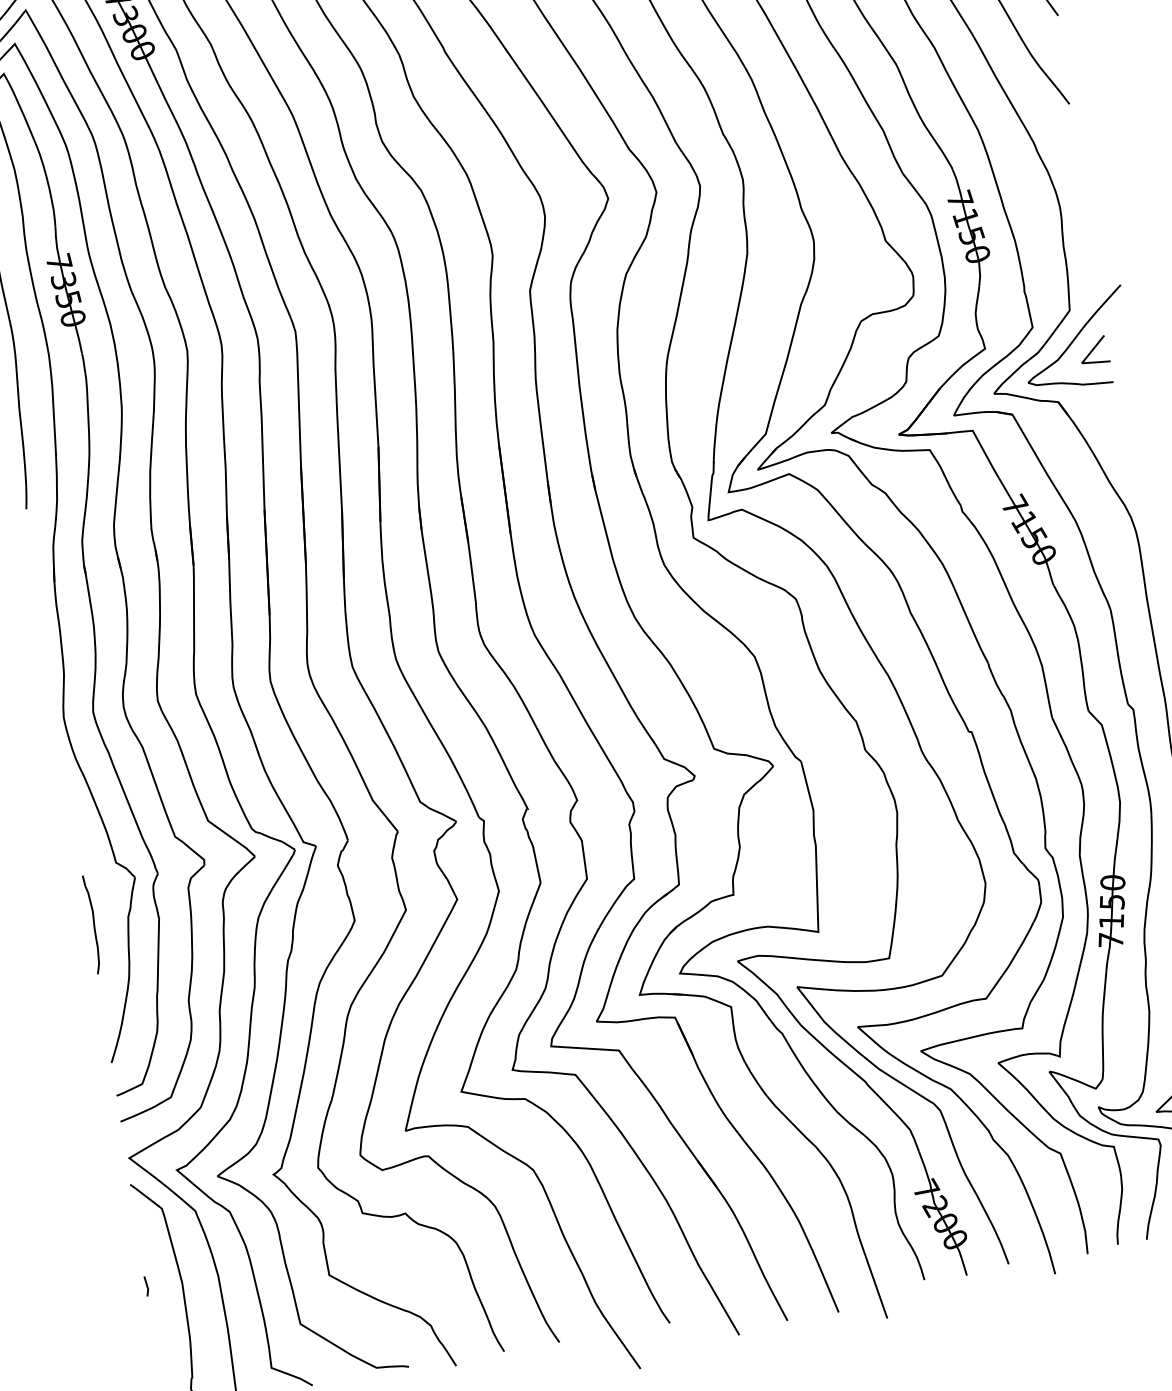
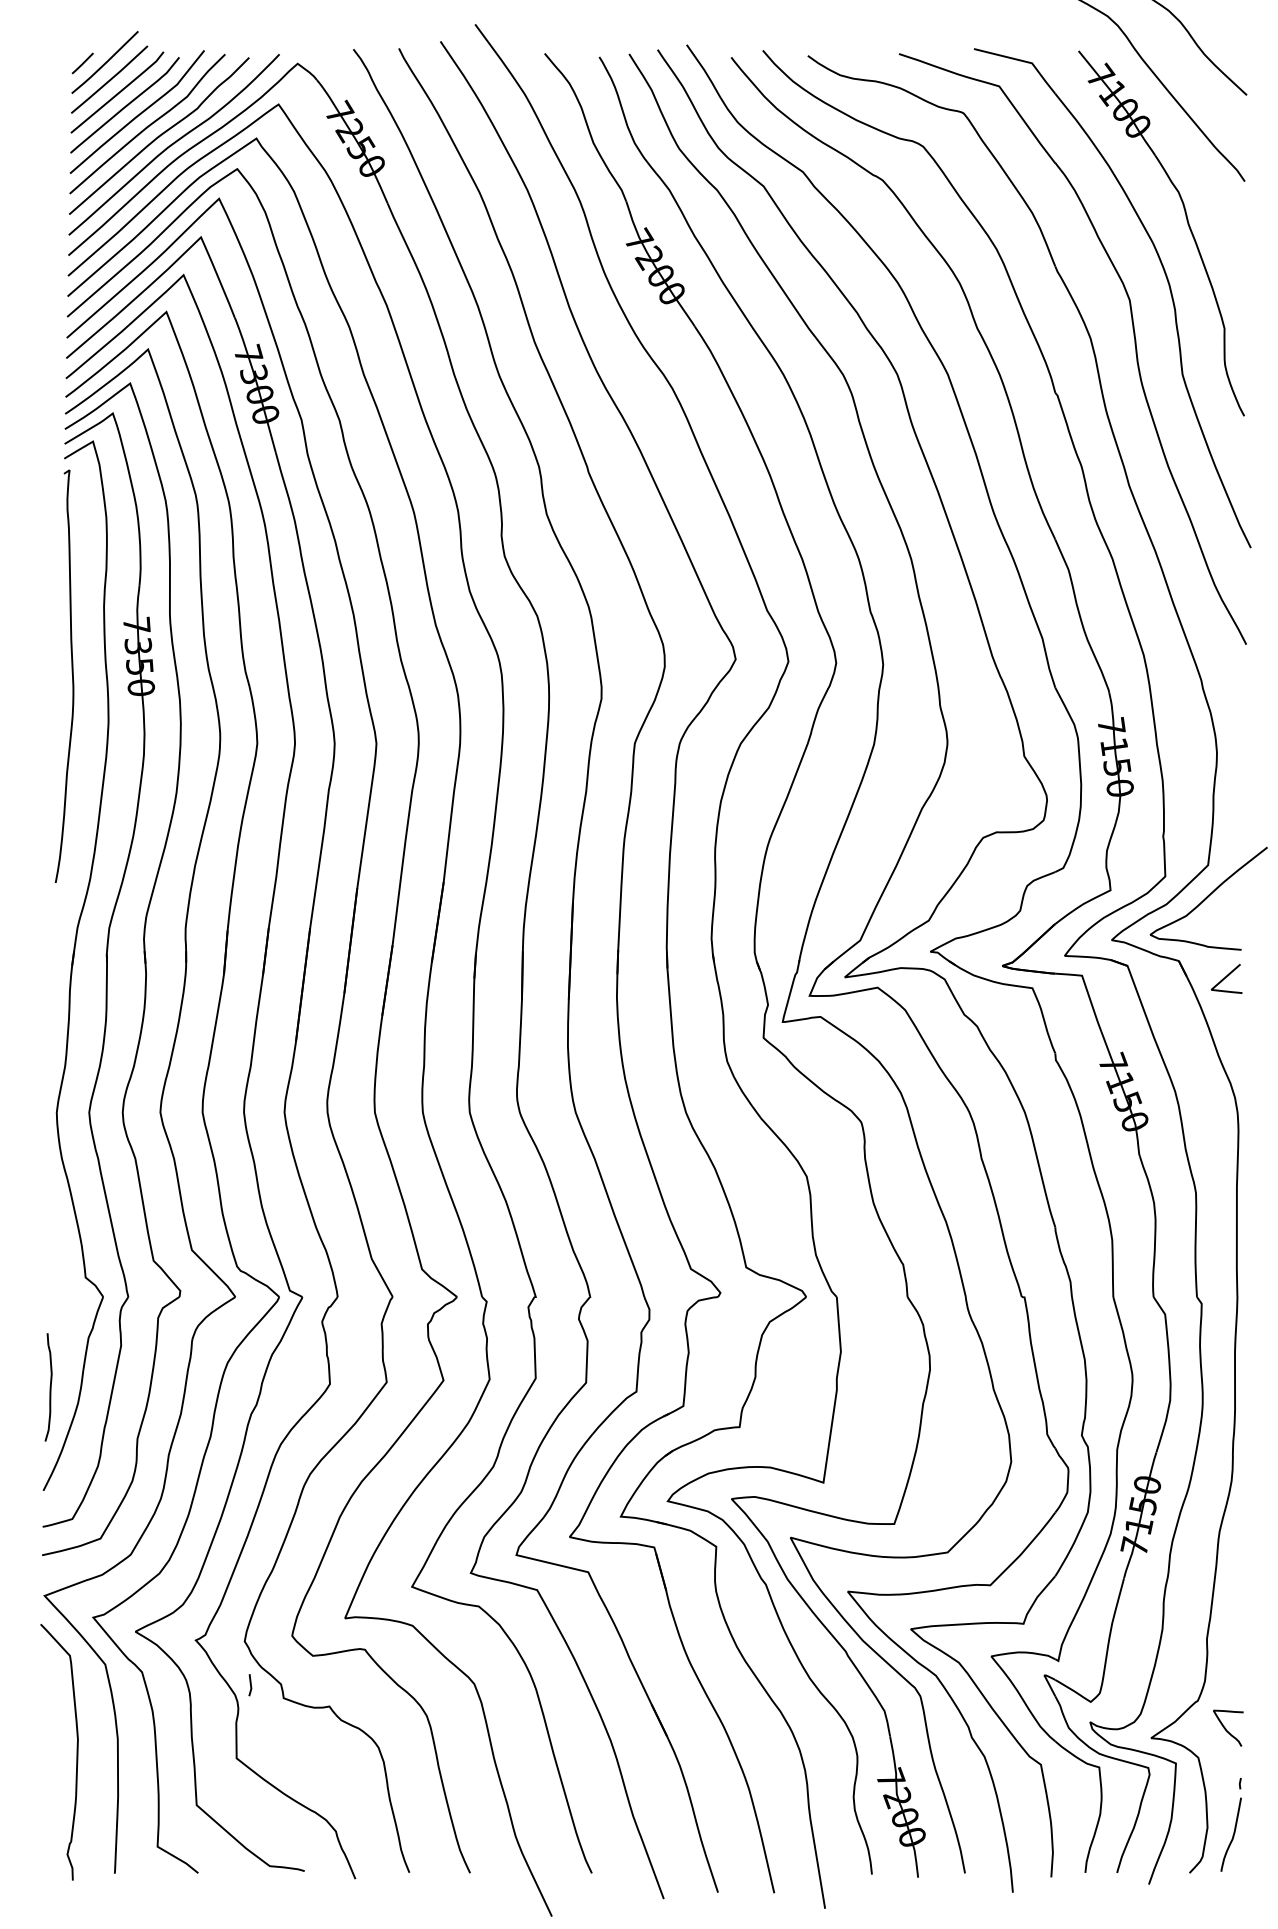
line: (1093, 349) -> (1226, 977), moved
part: (92, 924) -> (48, 1387), moved
curve: (146, 1286) -> (250, 1685), moved

